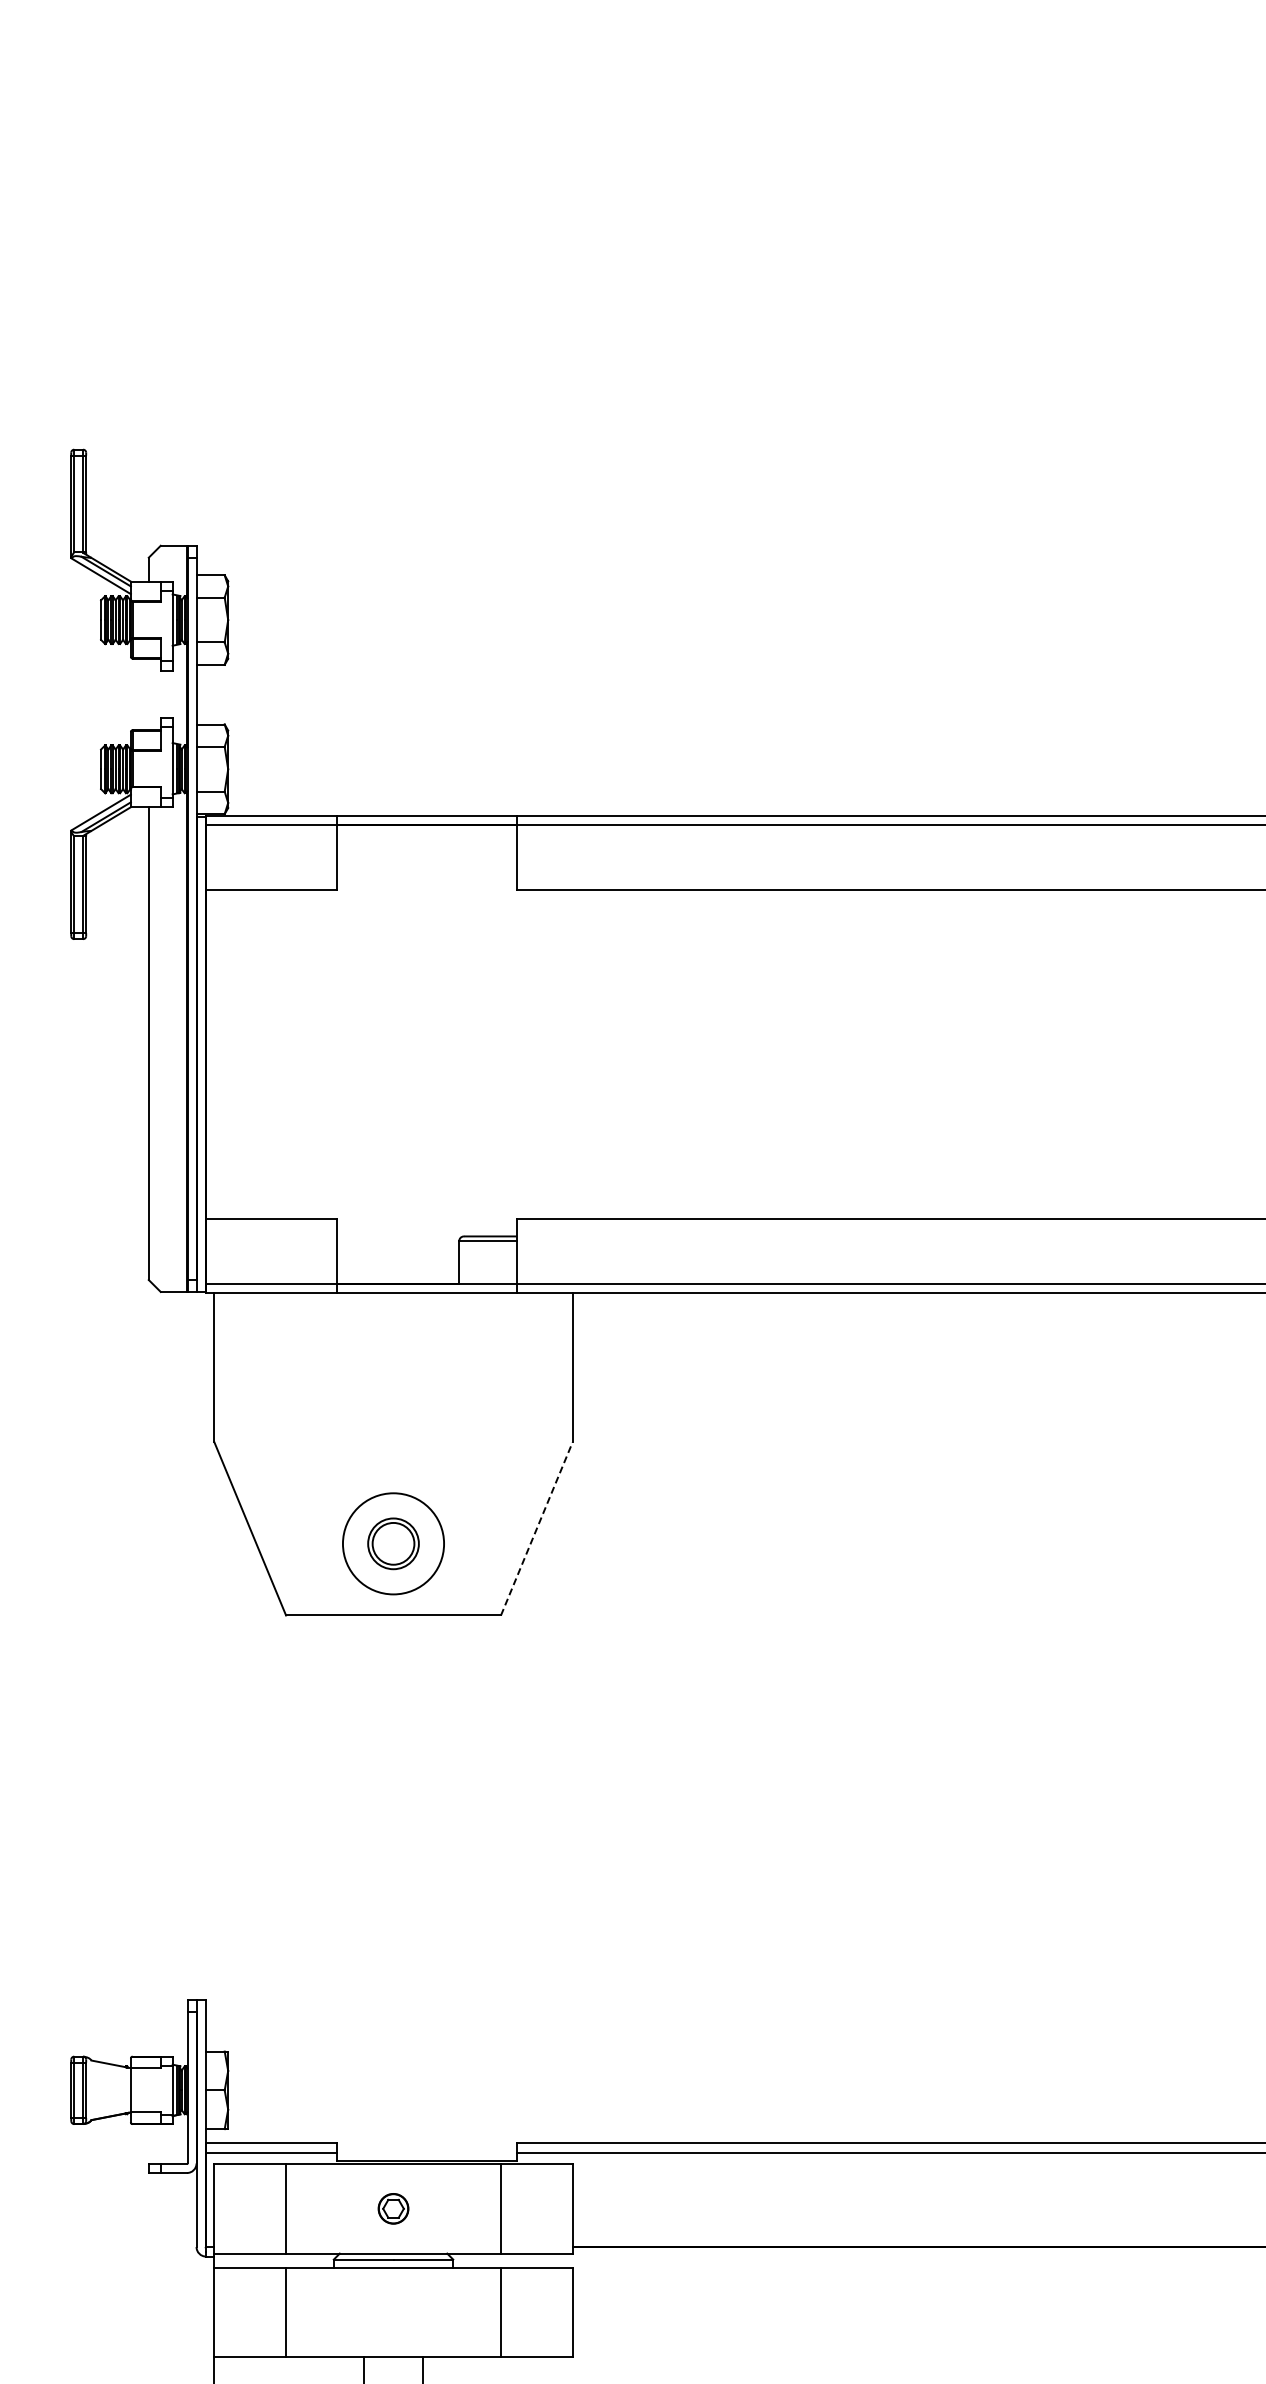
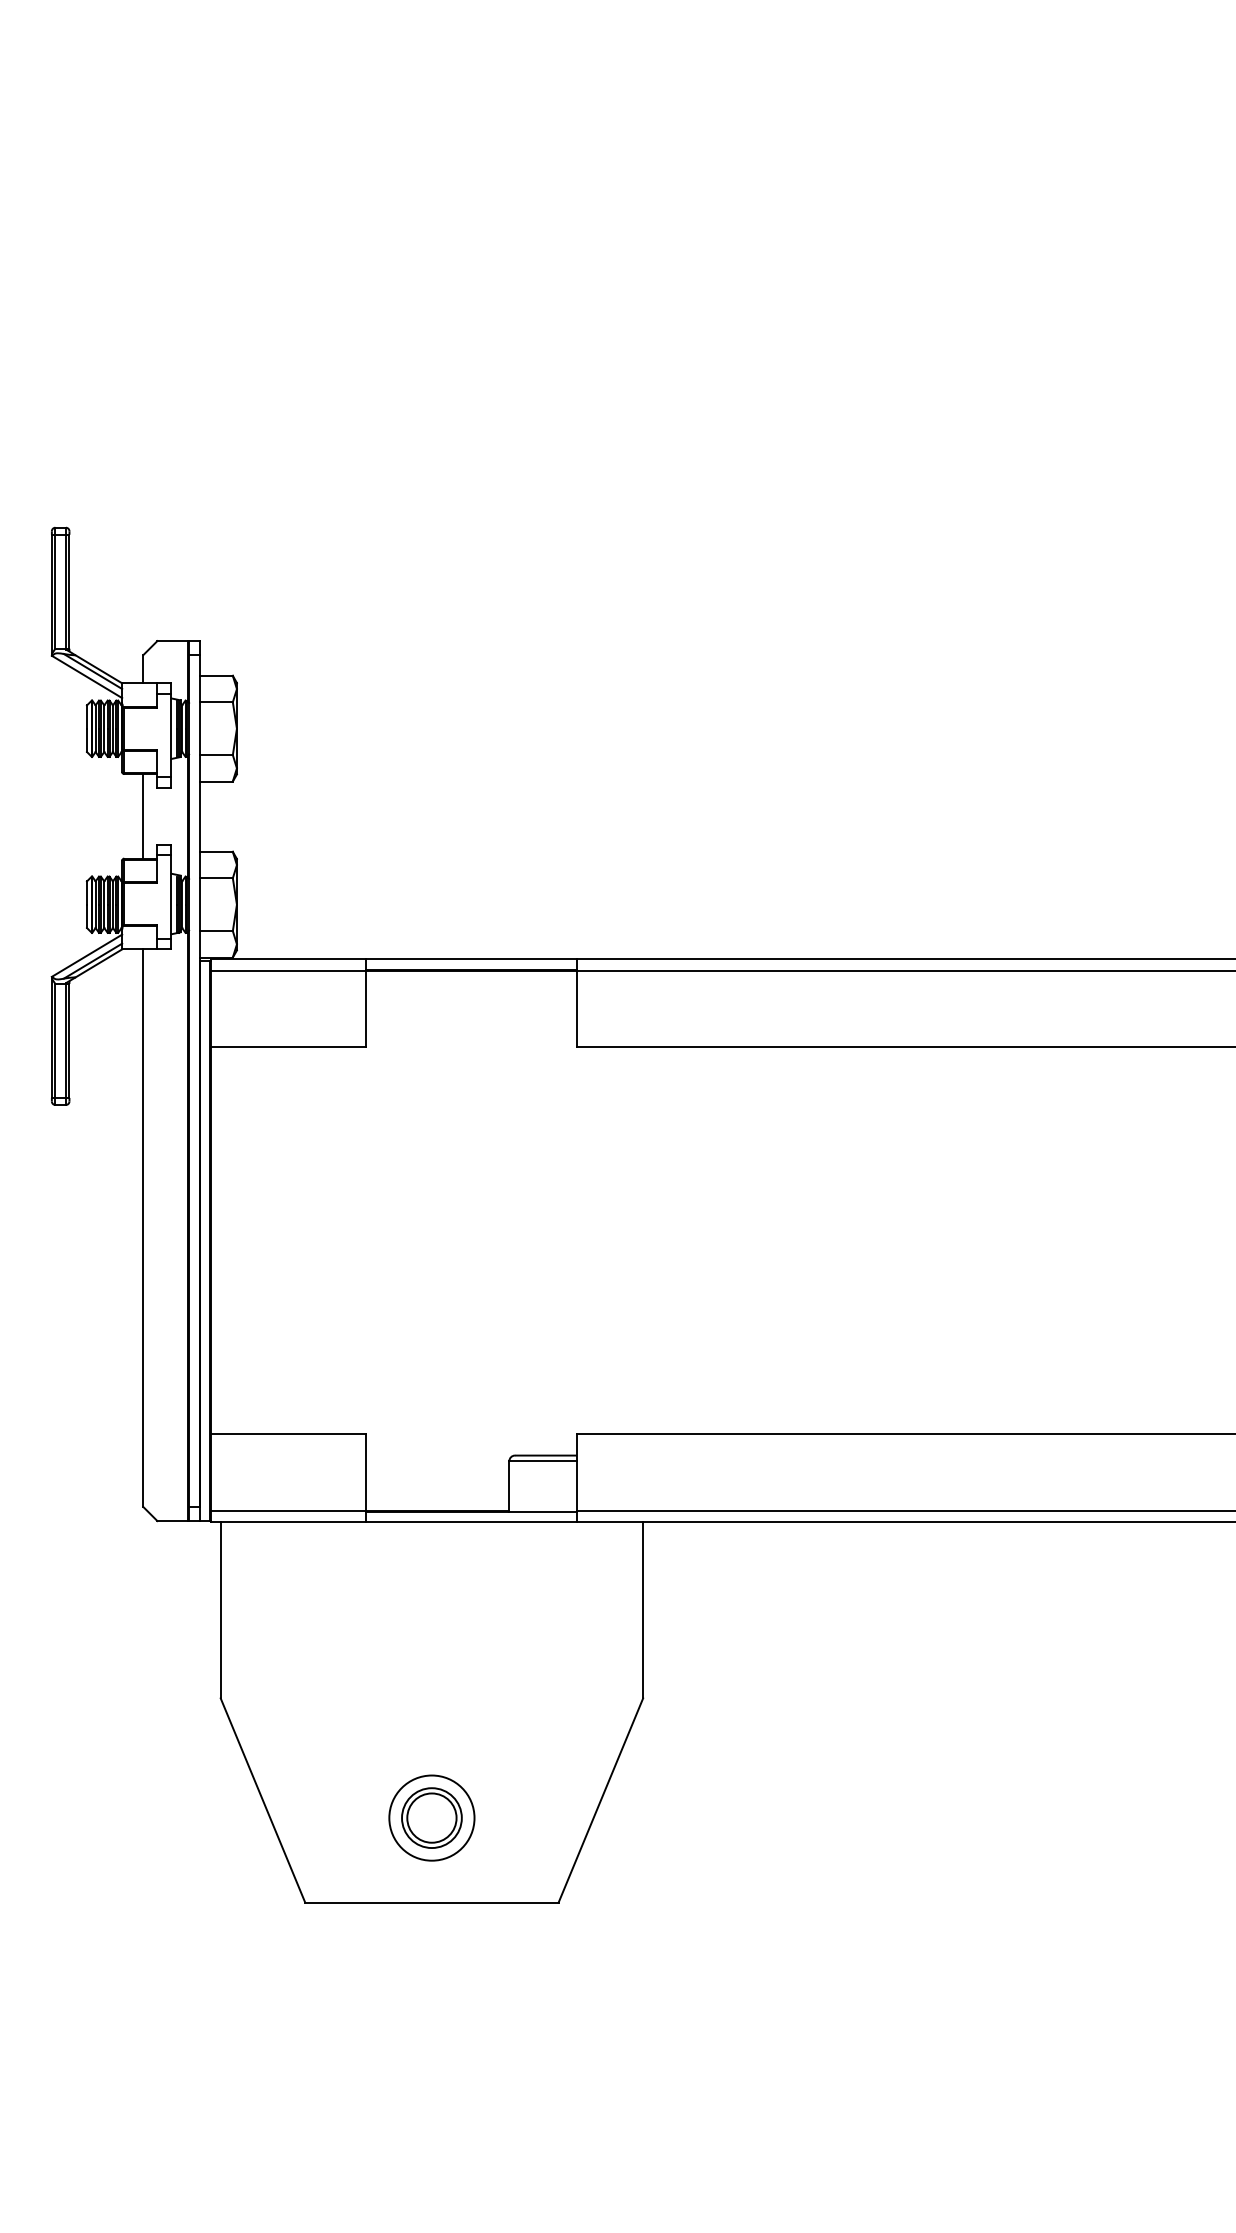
line: (148, 694) -> (142, 816), added
line: (536, 1528) -> (600, 1799), dashed -> solid
circle: (393, 1543) -> (431, 1817), size x0.71

